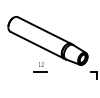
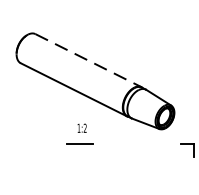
line: (44, 30) -> (88, 60), solid -> dashed

